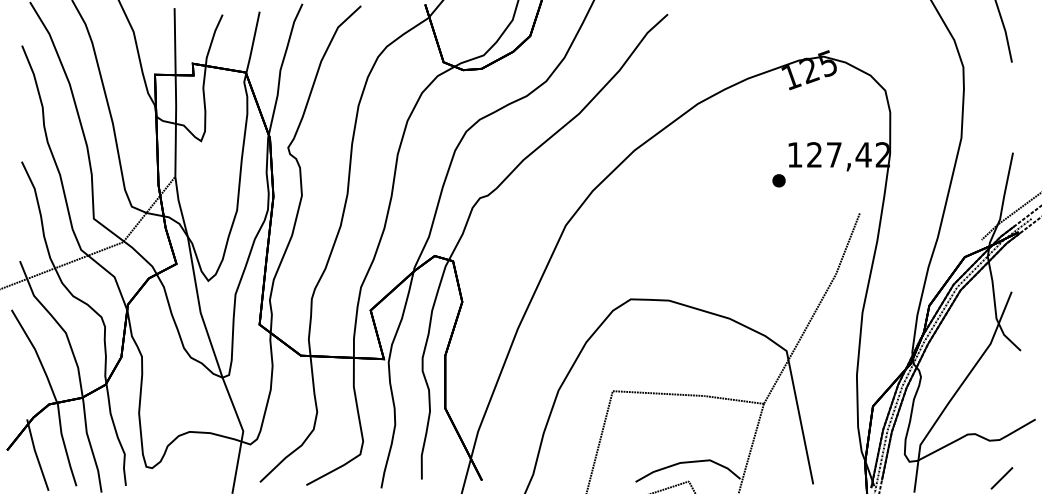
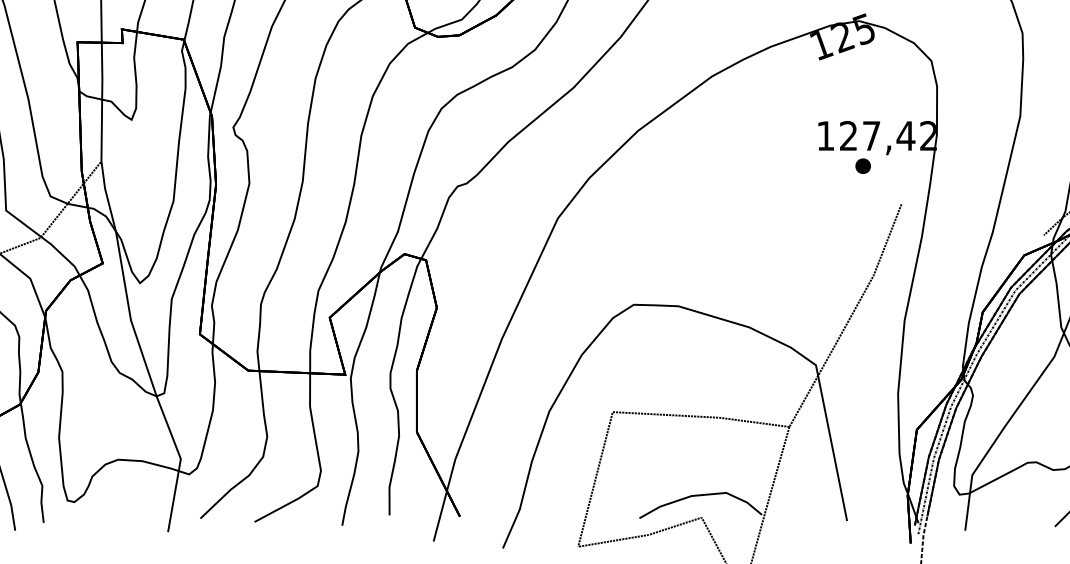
part: (778, 180) -> (862, 165), moved

